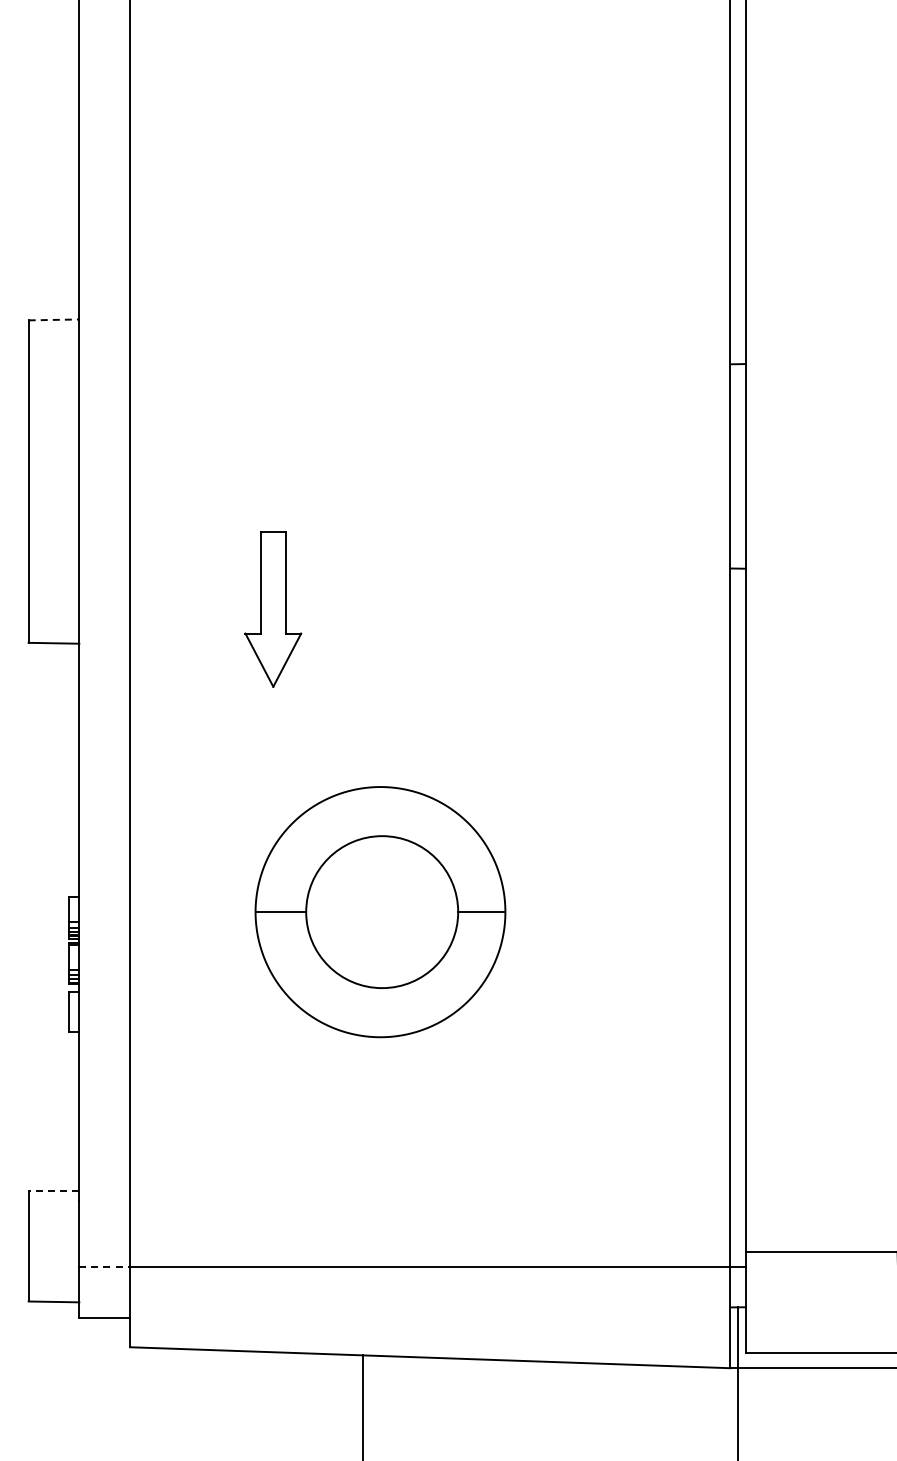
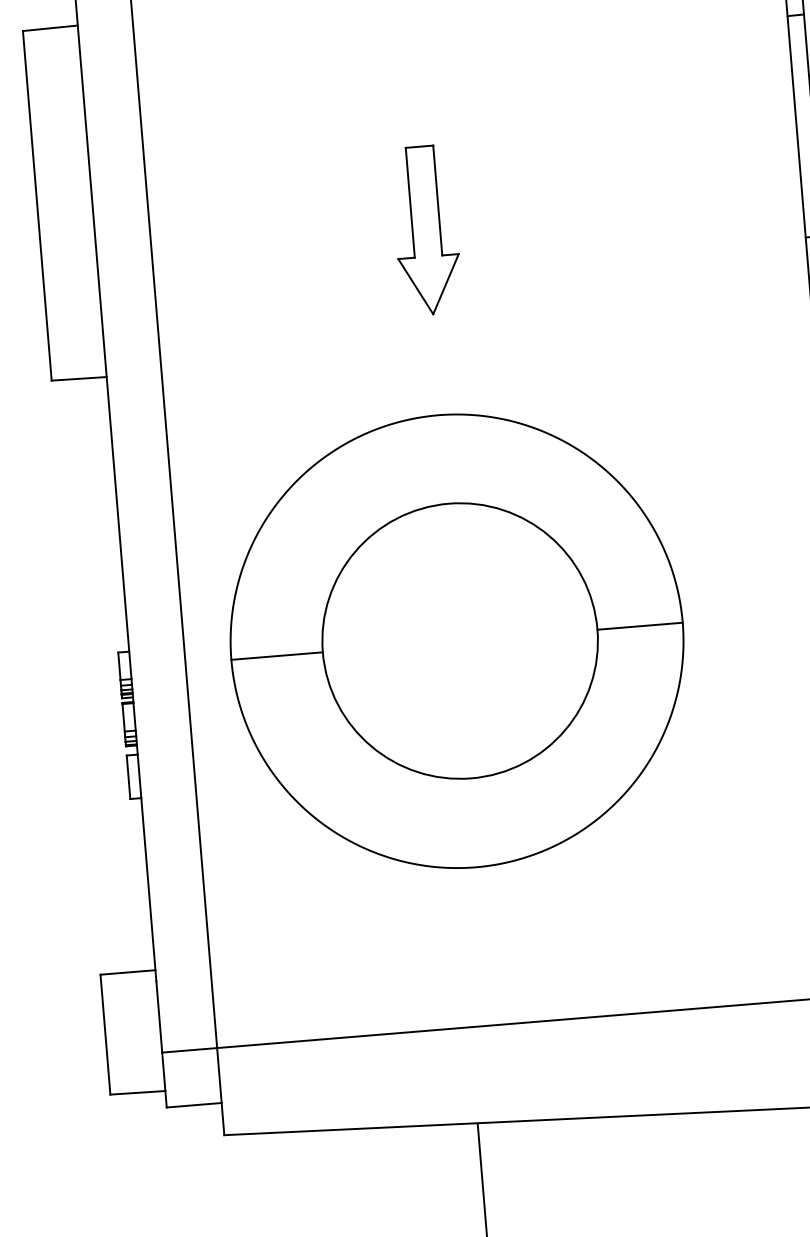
line: (54, 319) -> (50, 27), dashed -> solid
part: (273, 609) -> (426, 230), moved
part: (380, 911) -> (457, 640), size x1.67
line: (53, 1190) -> (127, 972), dashed -> solid
line: (105, 1266) -> (190, 1049), dashed -> solid

